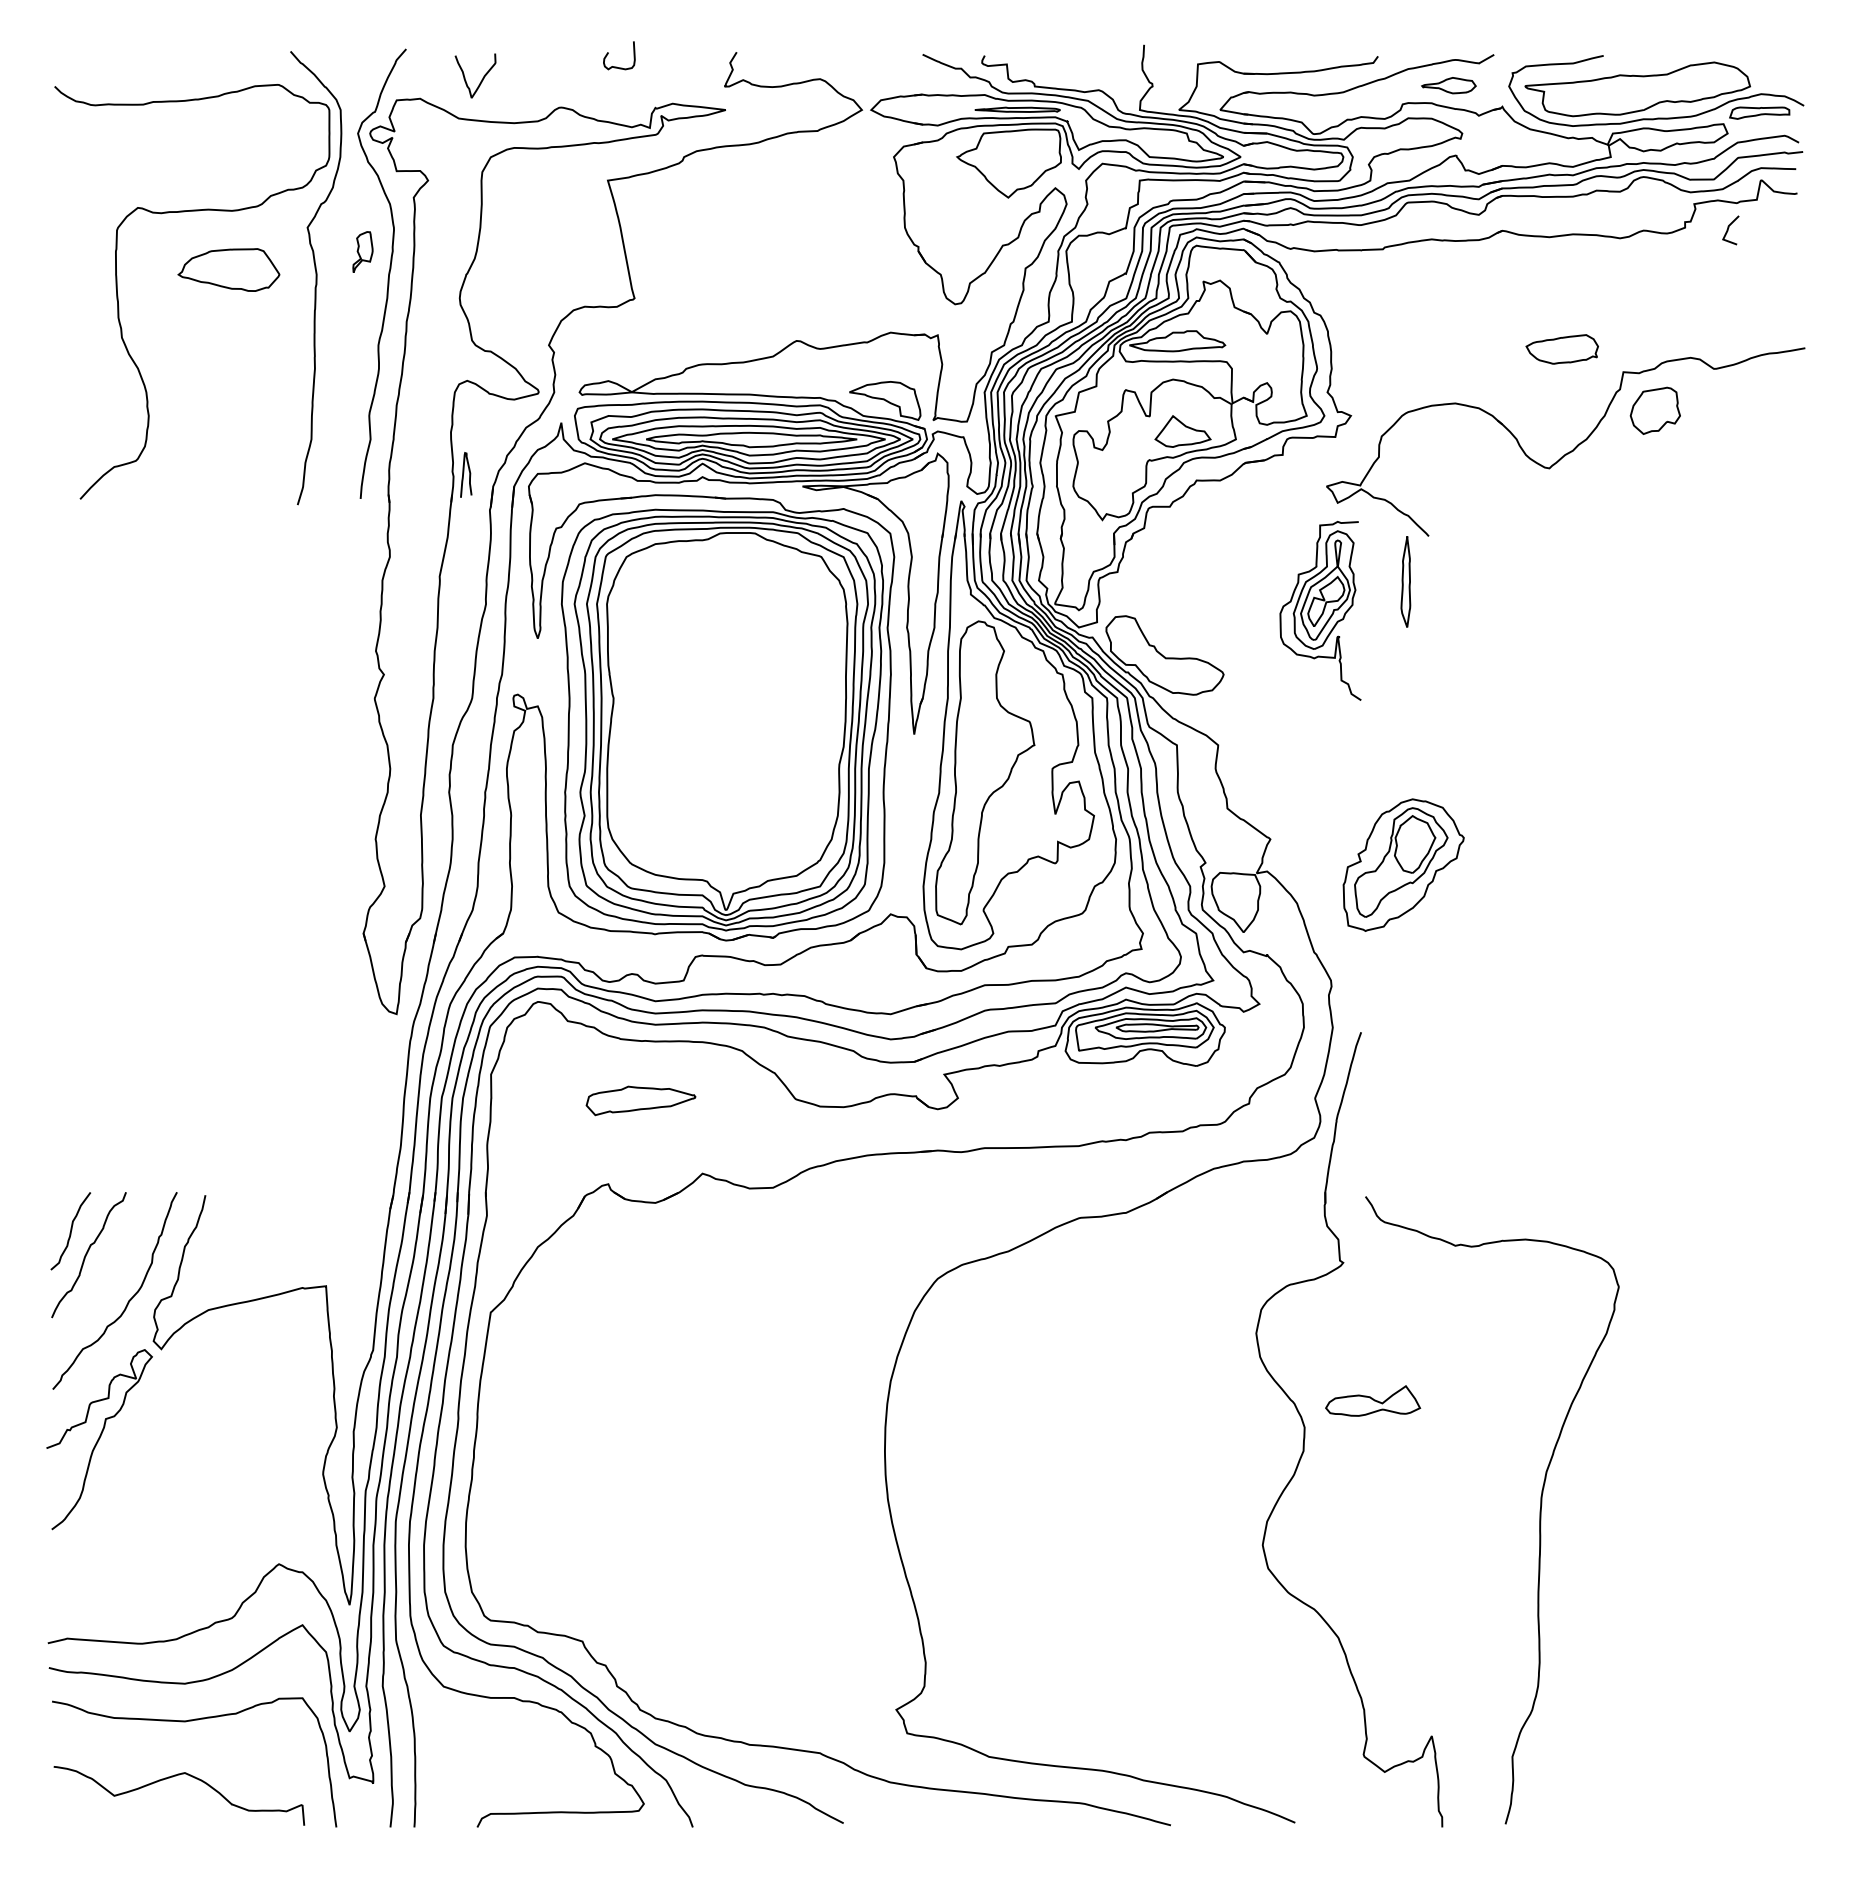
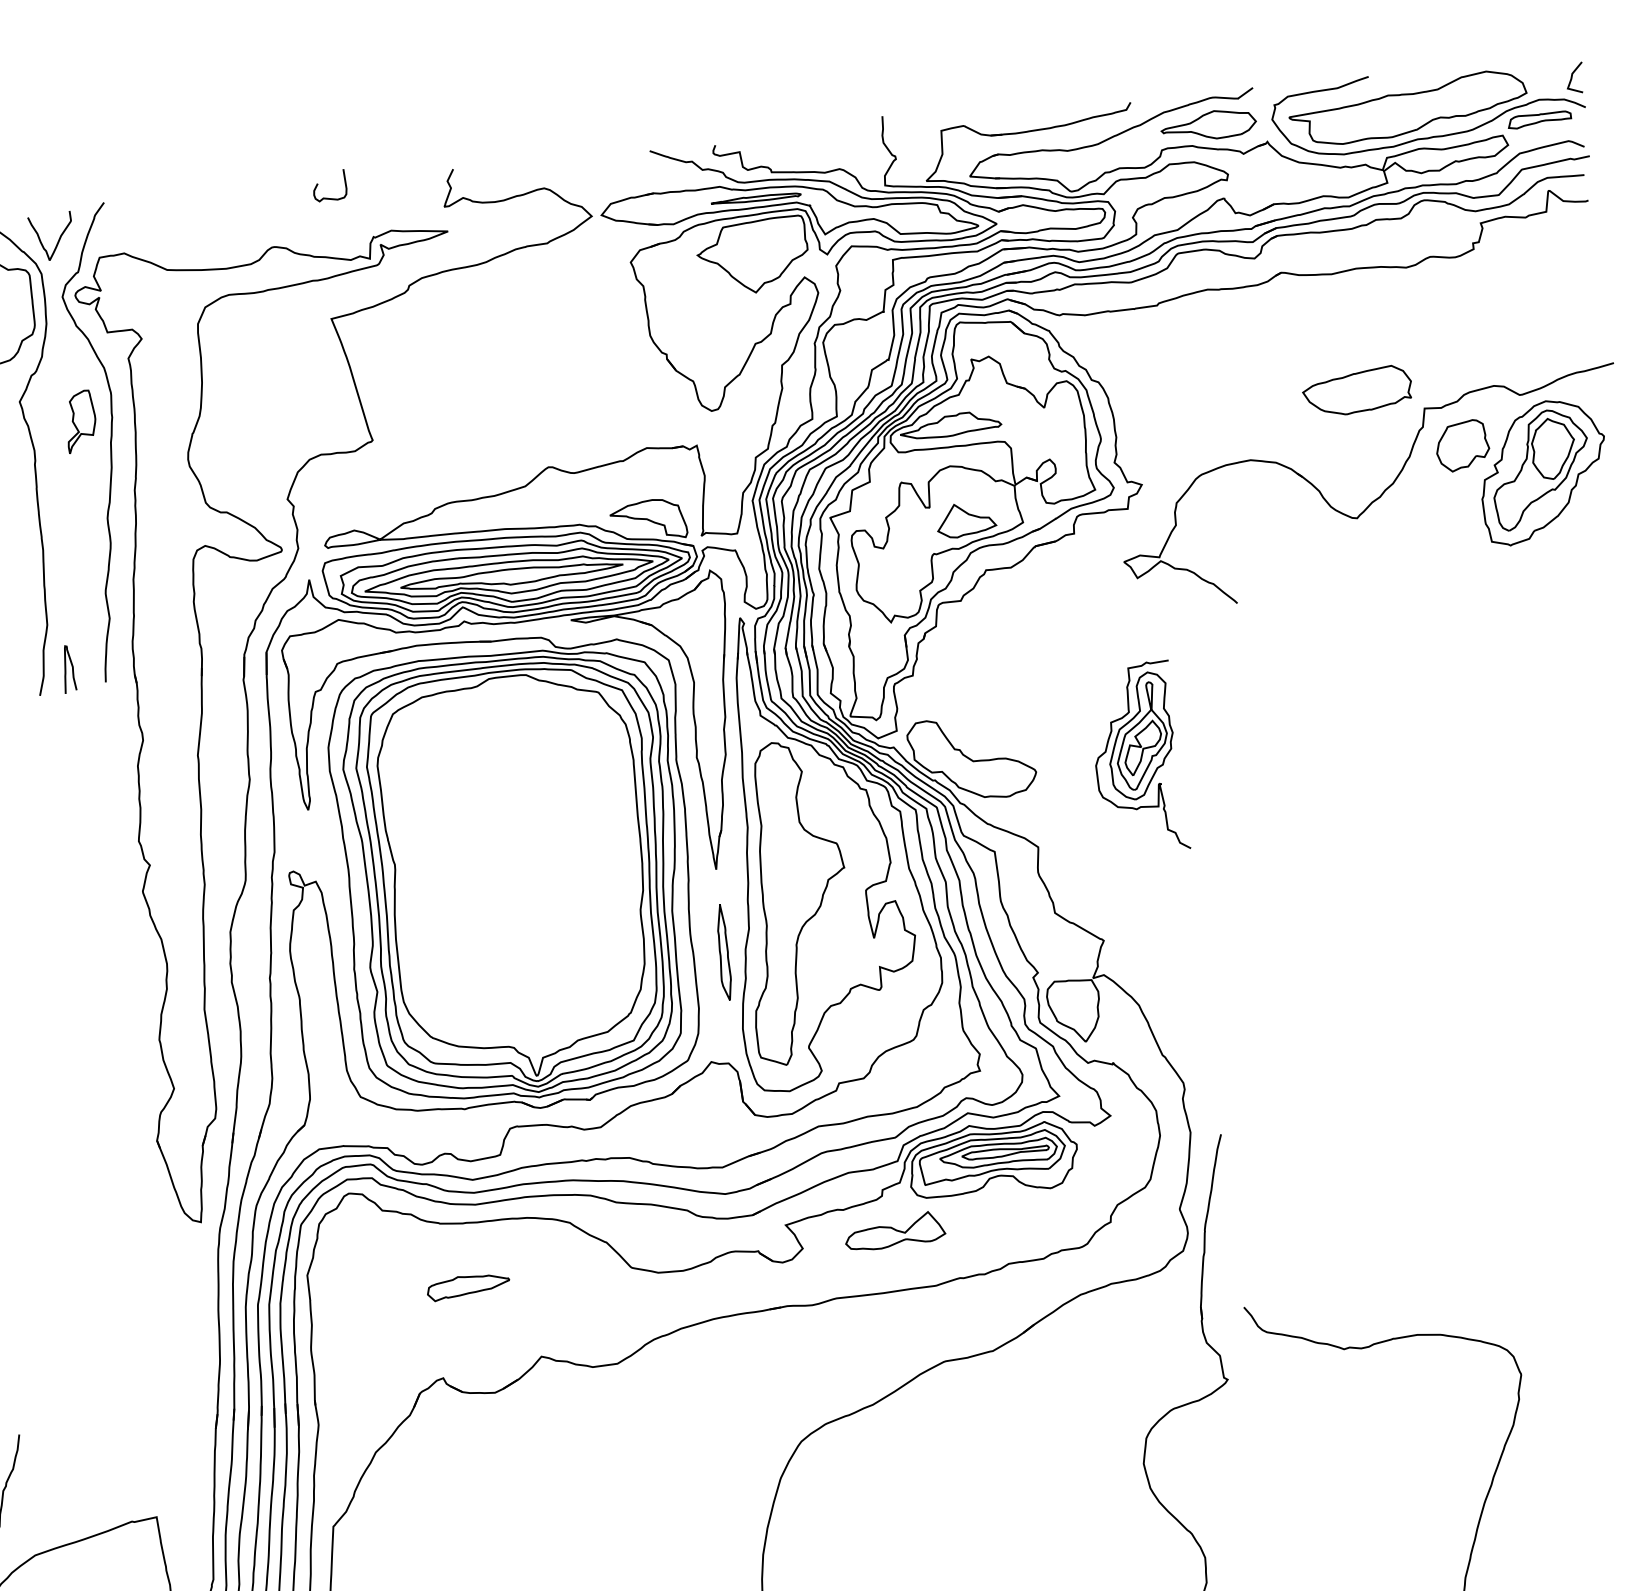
curve: (481, 79) -> (58, 239), moved
part: (1448, 85) -> (1208, 125), size x1.67
line: (1728, 230) -> (1572, 78), moved
part: (362, 251) -> (80, 421), size x1.43
part: (1562, 349) -> (1357, 391), size x1.43
curve: (464, 473) -> (66, 667), moved
part: (1405, 581) -> (723, 952), moved
part: (1320, 610) -> (1138, 758), moved
part: (1403, 864) -> (1543, 471), moved
part: (640, 1101) -> (468, 1287), size x0.71
part: (1373, 1400) -> (895, 1230), moved

